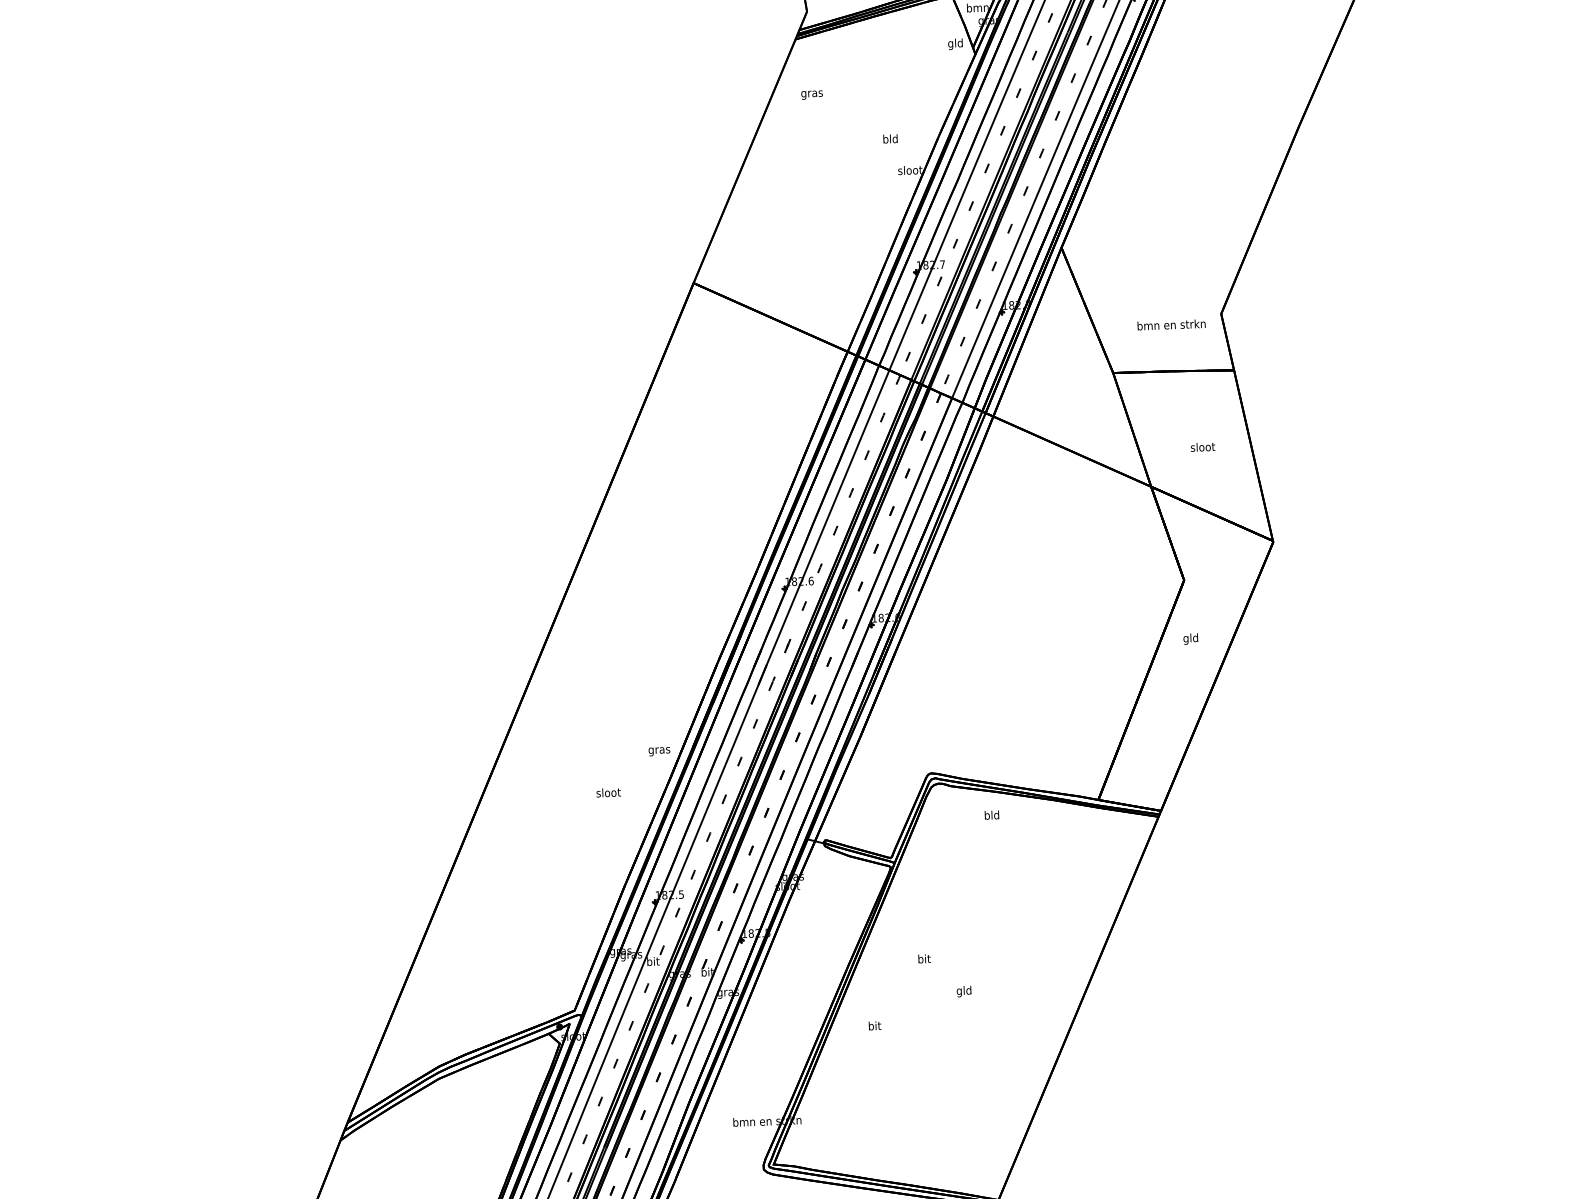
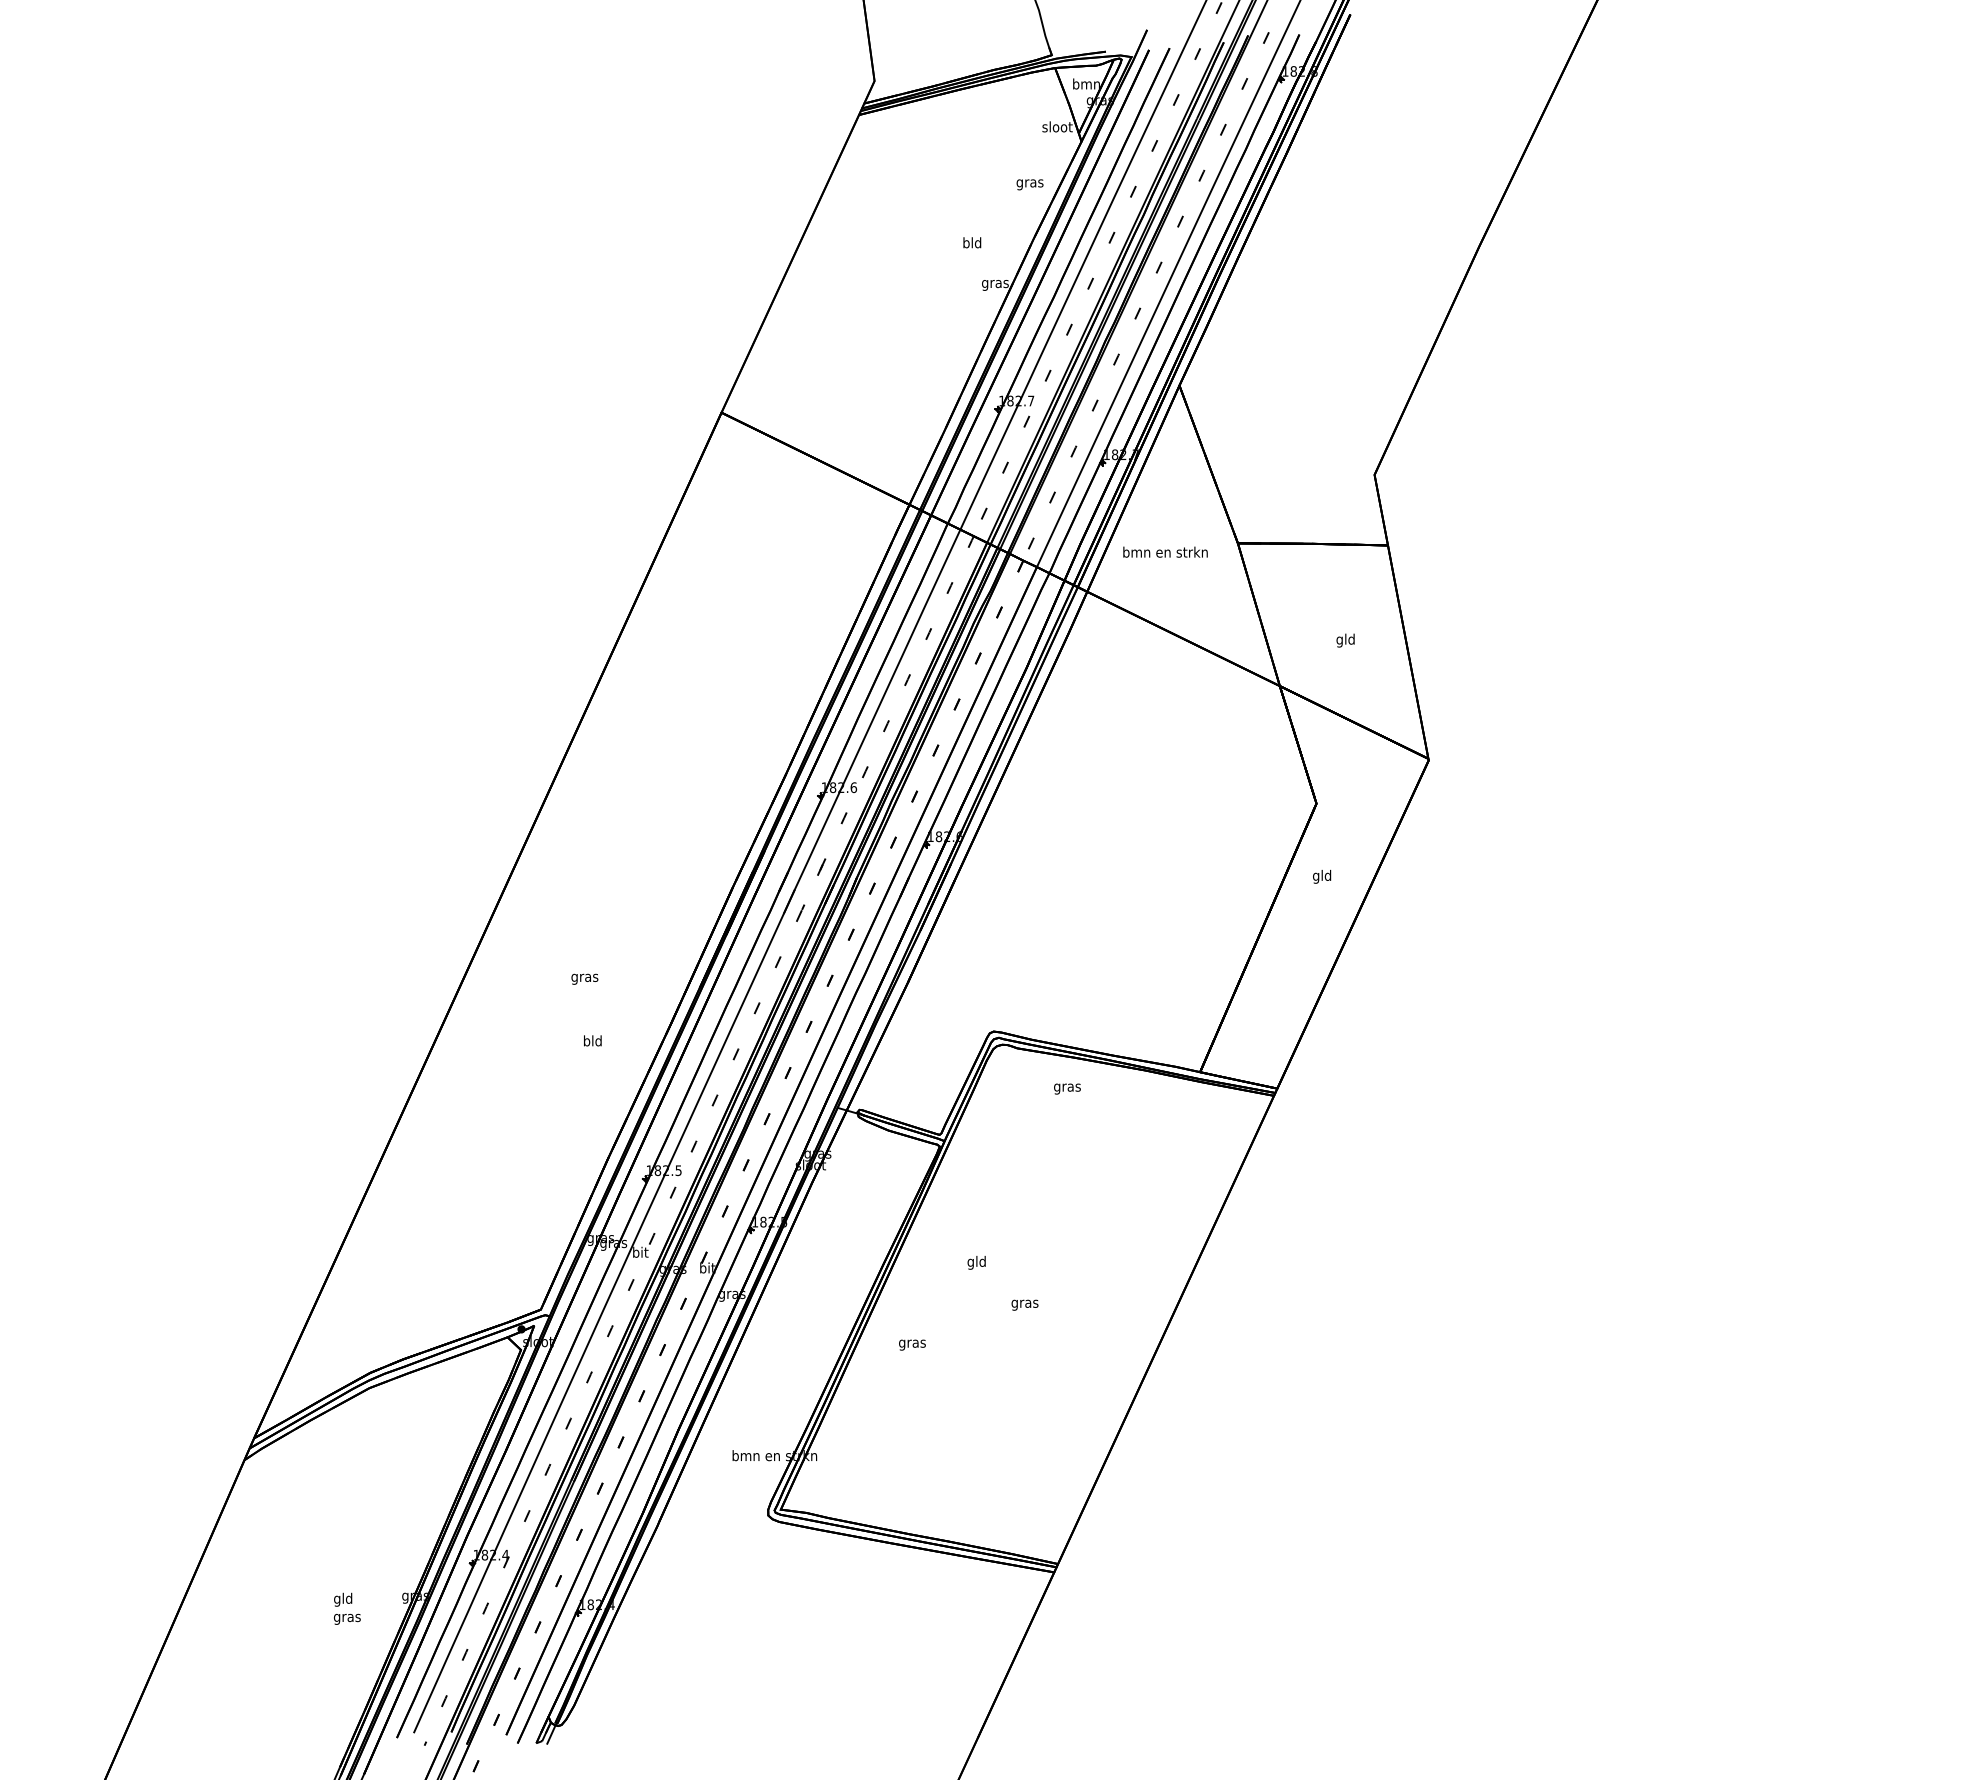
text: (955, 44) -> (1057, 128), gld -> sloot
text: (811, 94) -> (1029, 184), moved
text: (910, 171) -> (995, 283), sloot -> gras
text: (1171, 324) -> (1165, 551), moved
text: (1202, 448) -> (1345, 640), sloot -> gld
text: (659, 751) -> (584, 978), moved
text: (608, 792) -> (592, 1040), sloot -> bld
text: (992, 816) -> (1067, 1087), bld -> gras
text: (923, 959) -> (976, 1262), bit -> gld
text: (963, 991) -> (1024, 1303), gld -> gras
text: (874, 1026) -> (912, 1343), bit -> gras

